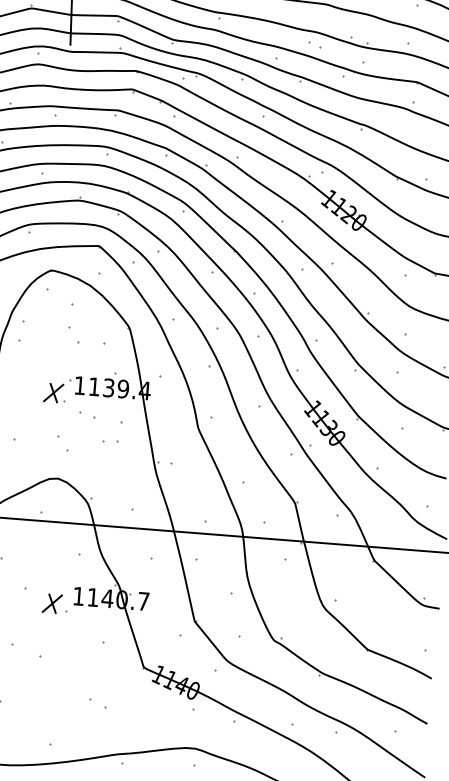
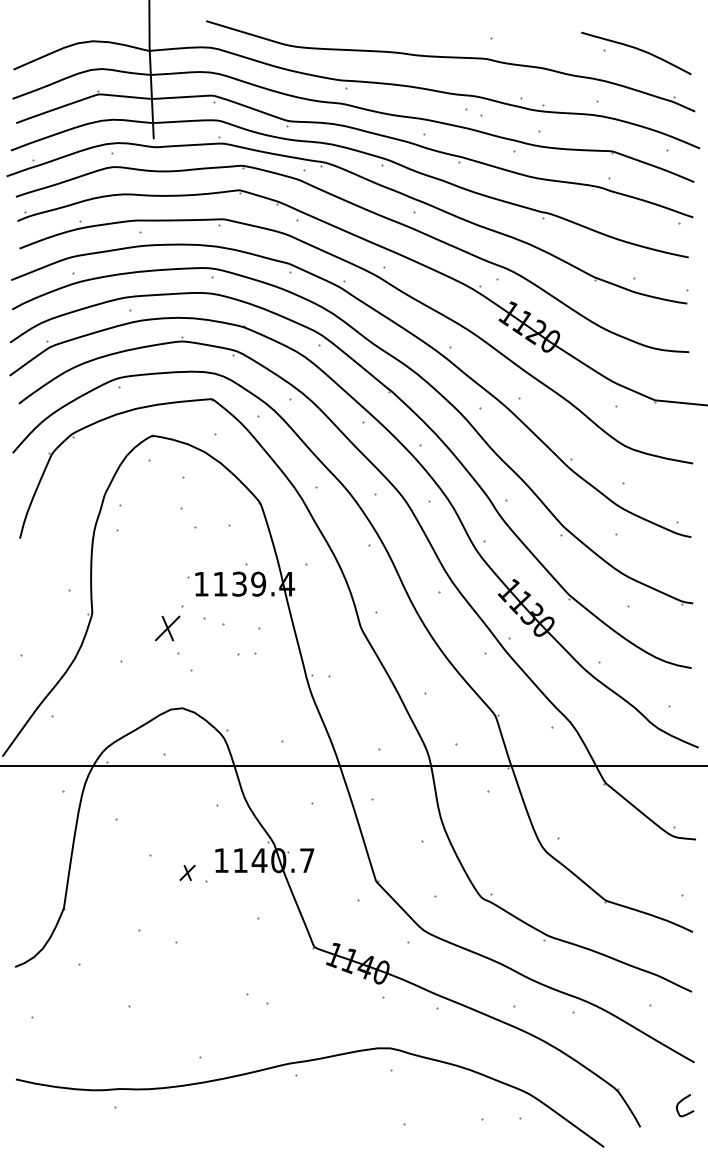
part: (53, 393) -> (167, 628), moved
part: (52, 603) -> (187, 872), size x0.6

